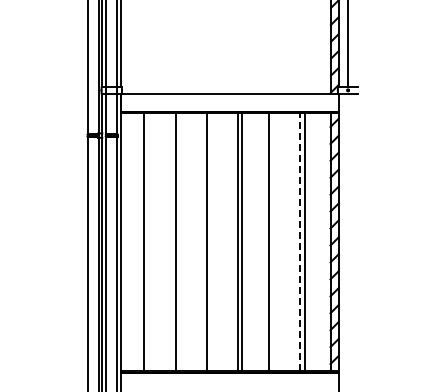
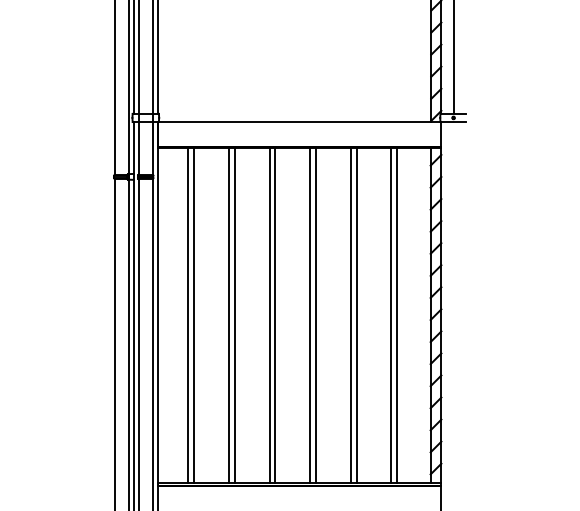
line: (148, 241) -> (193, 314), added
line: (180, 241) -> (235, 314), added
line: (211, 241) -> (275, 314), added
line: (273, 241) -> (356, 314), added
line: (300, 241) -> (391, 314), dashed -> solid

